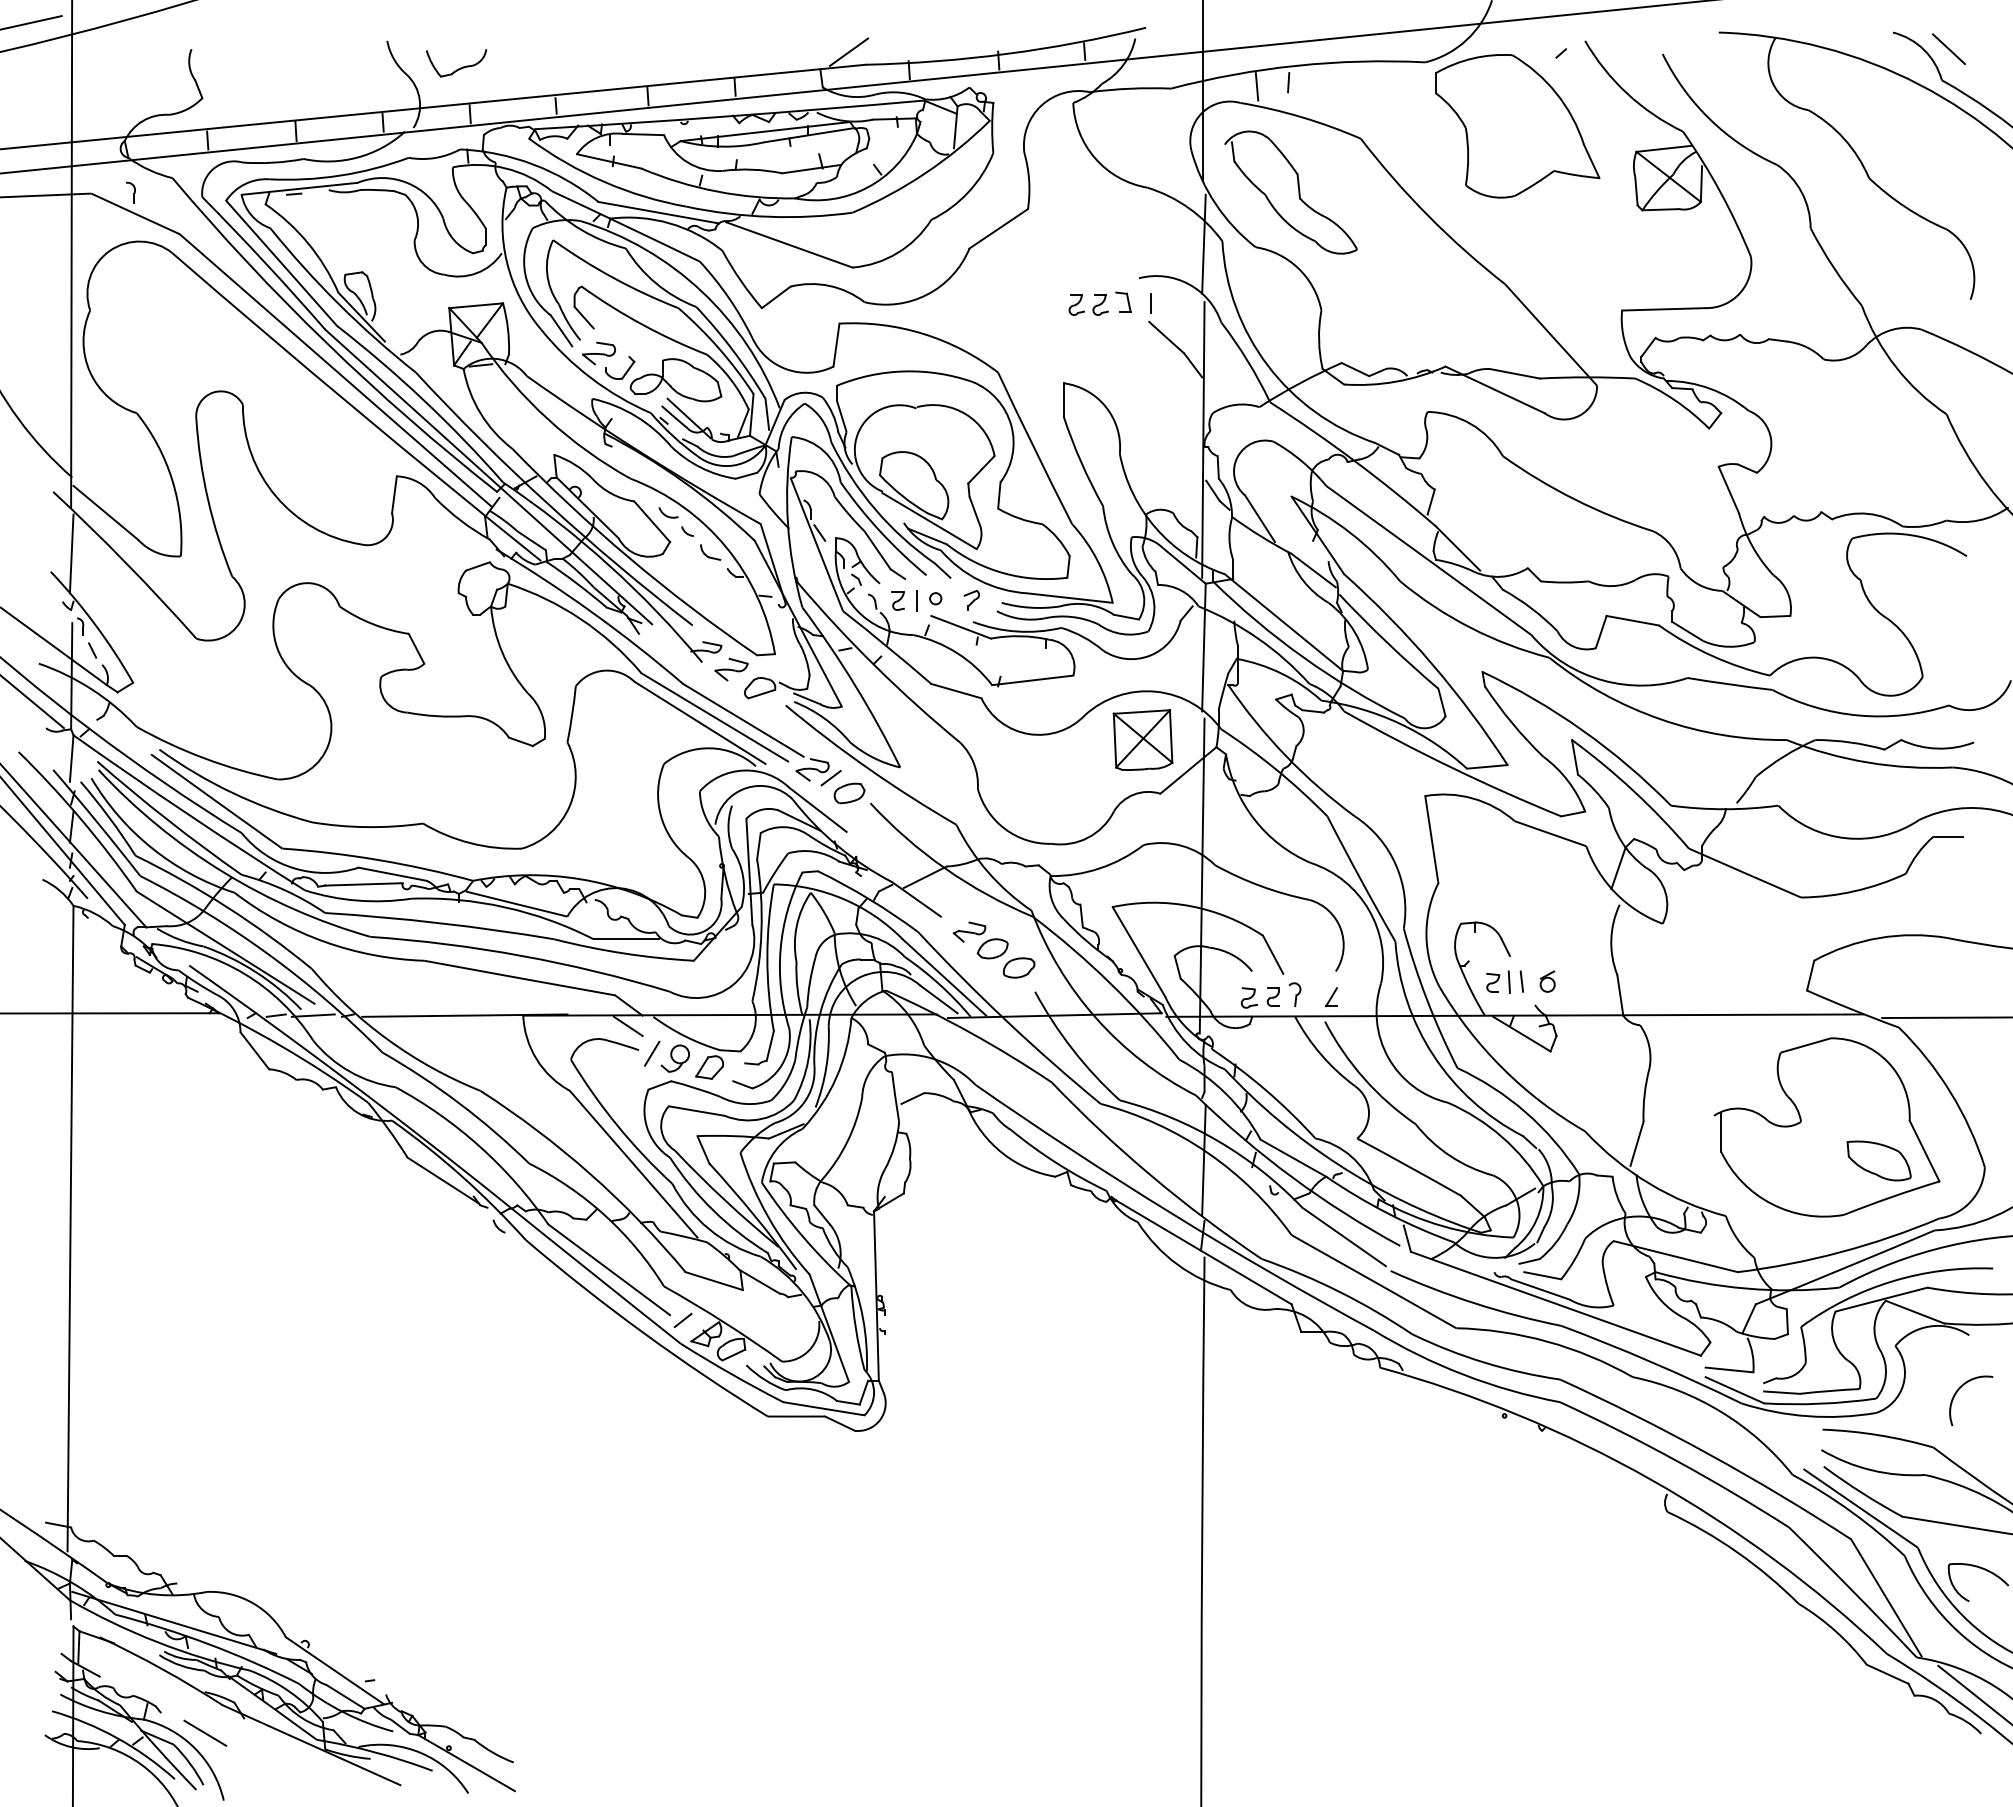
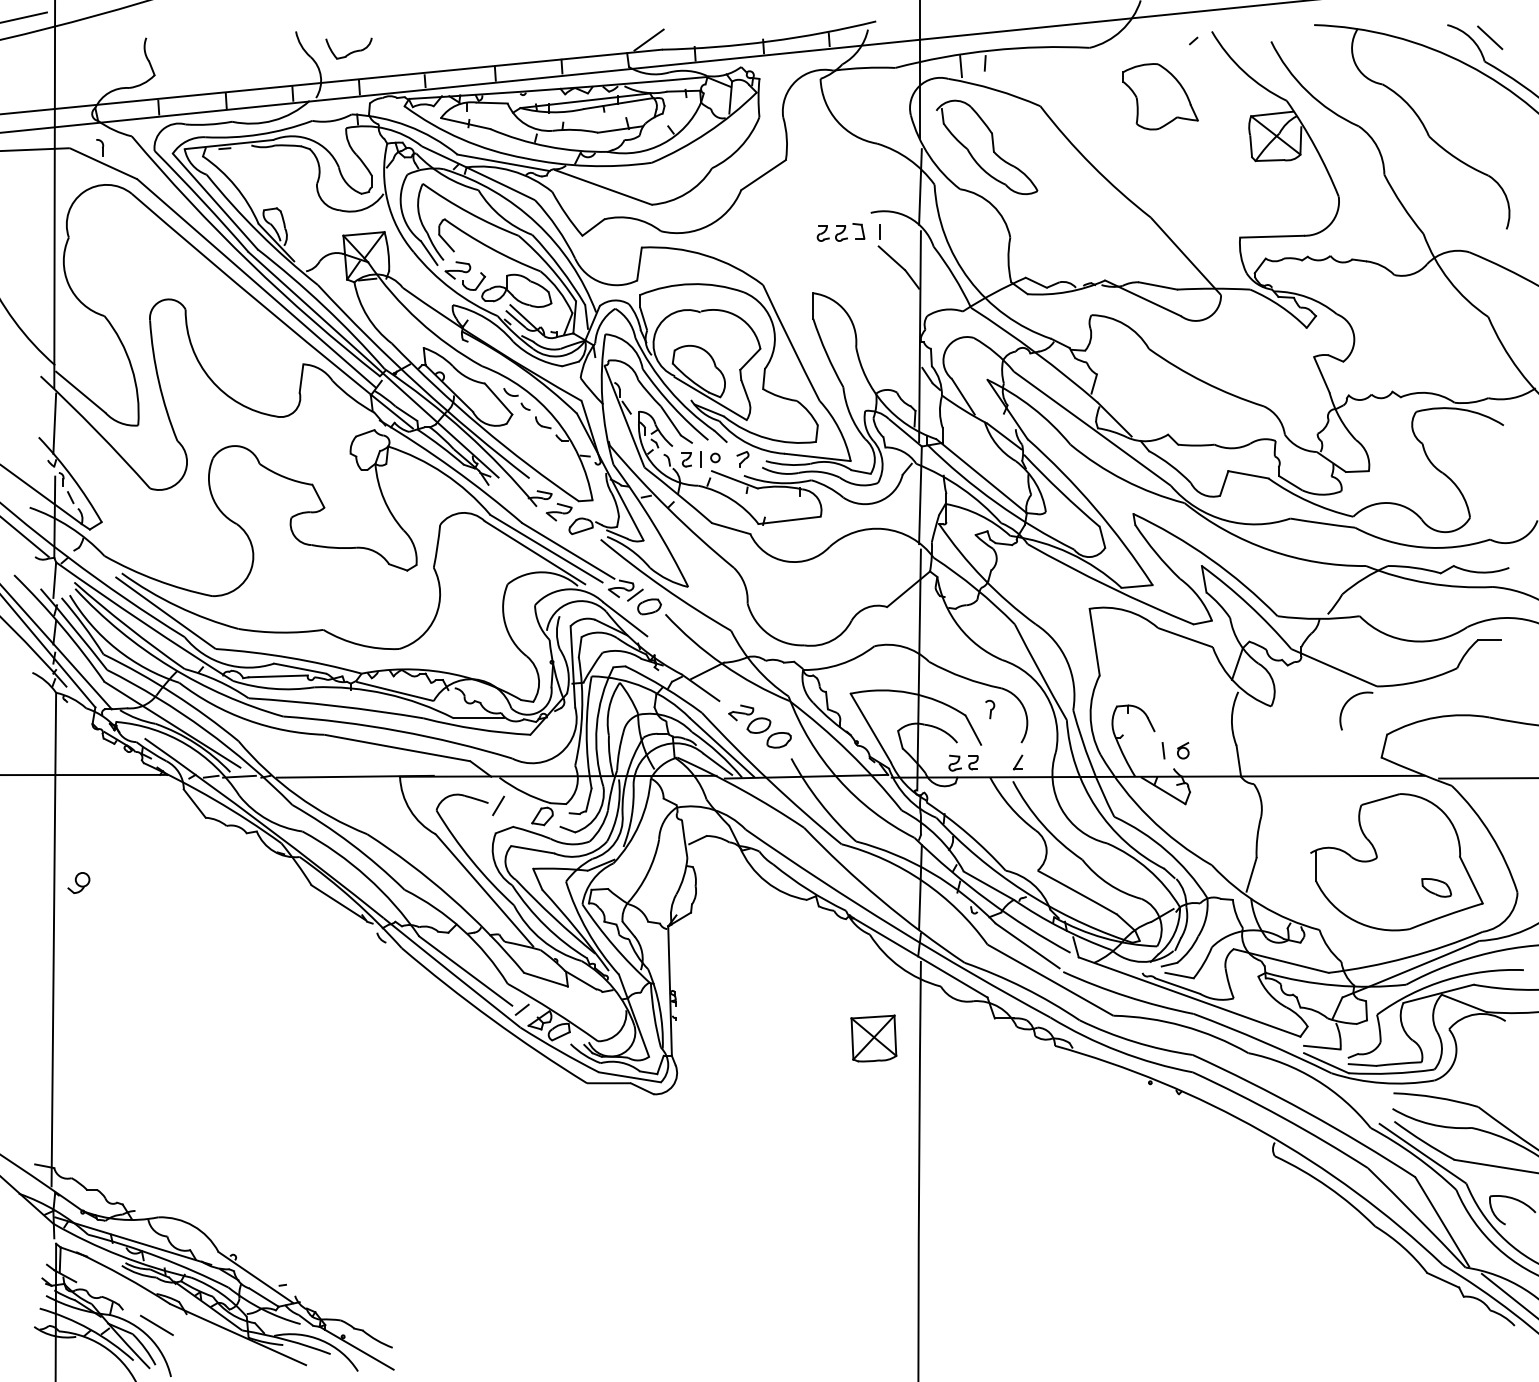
part: (1517, 126) -> (1160, 96), size x0.6
part: (1142, 739) -> (873, 1038), moved
part: (1498, 981) -> (1145, 750), removed
part: (1294, 994) -> (989, 709), moved
line: (627, 1025) -> (479, 784), removed
part: (674, 1058) -> (78, 882), moved
part: (1878, 1160) -> (1436, 887), size x0.6
arc: (1958, 1391) -> (1346, 703), moved

